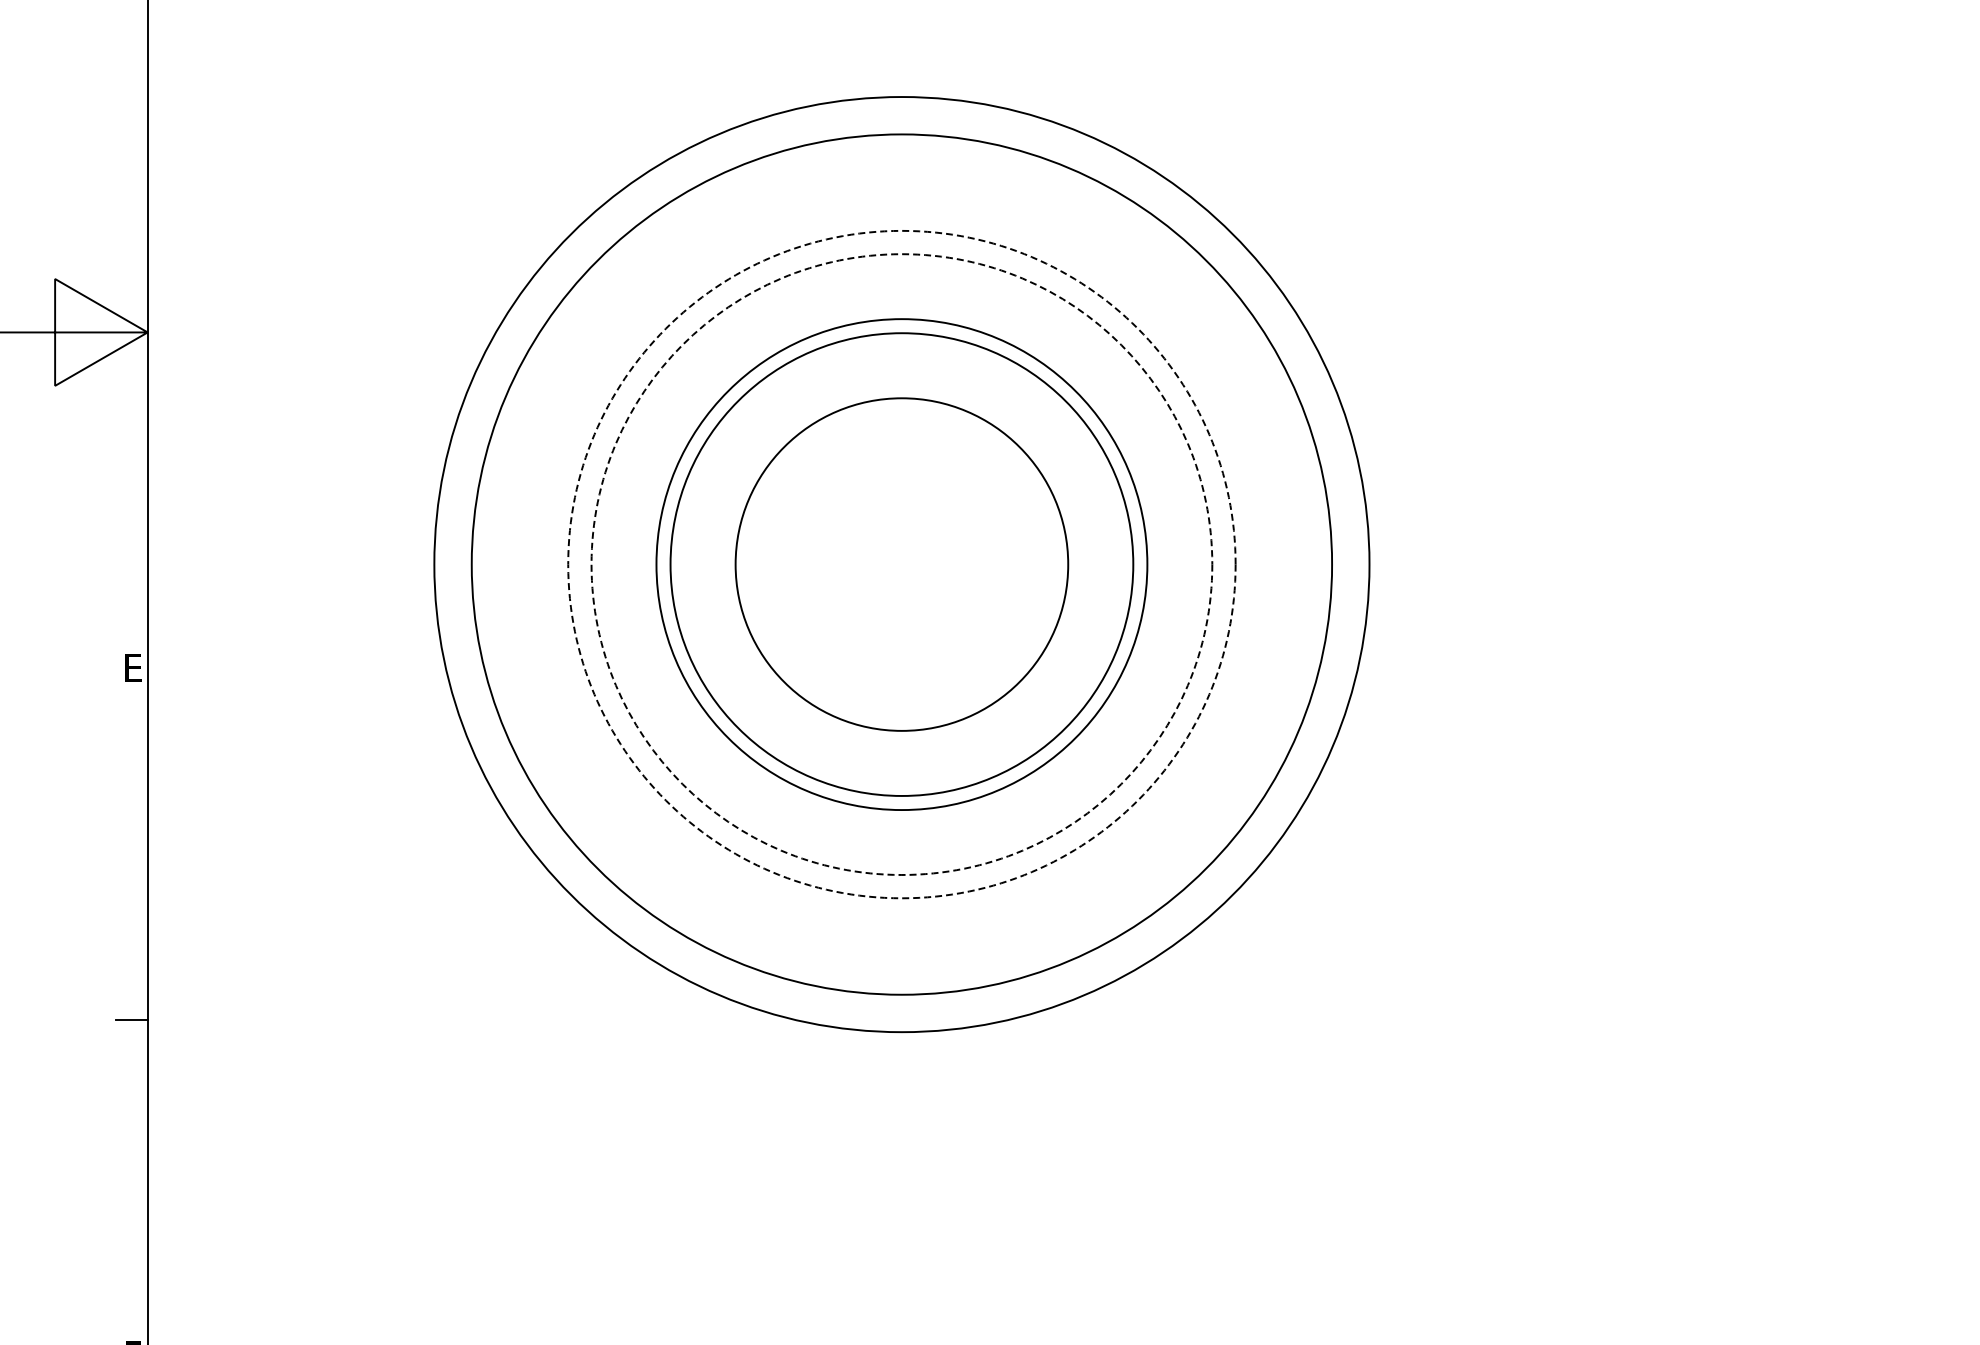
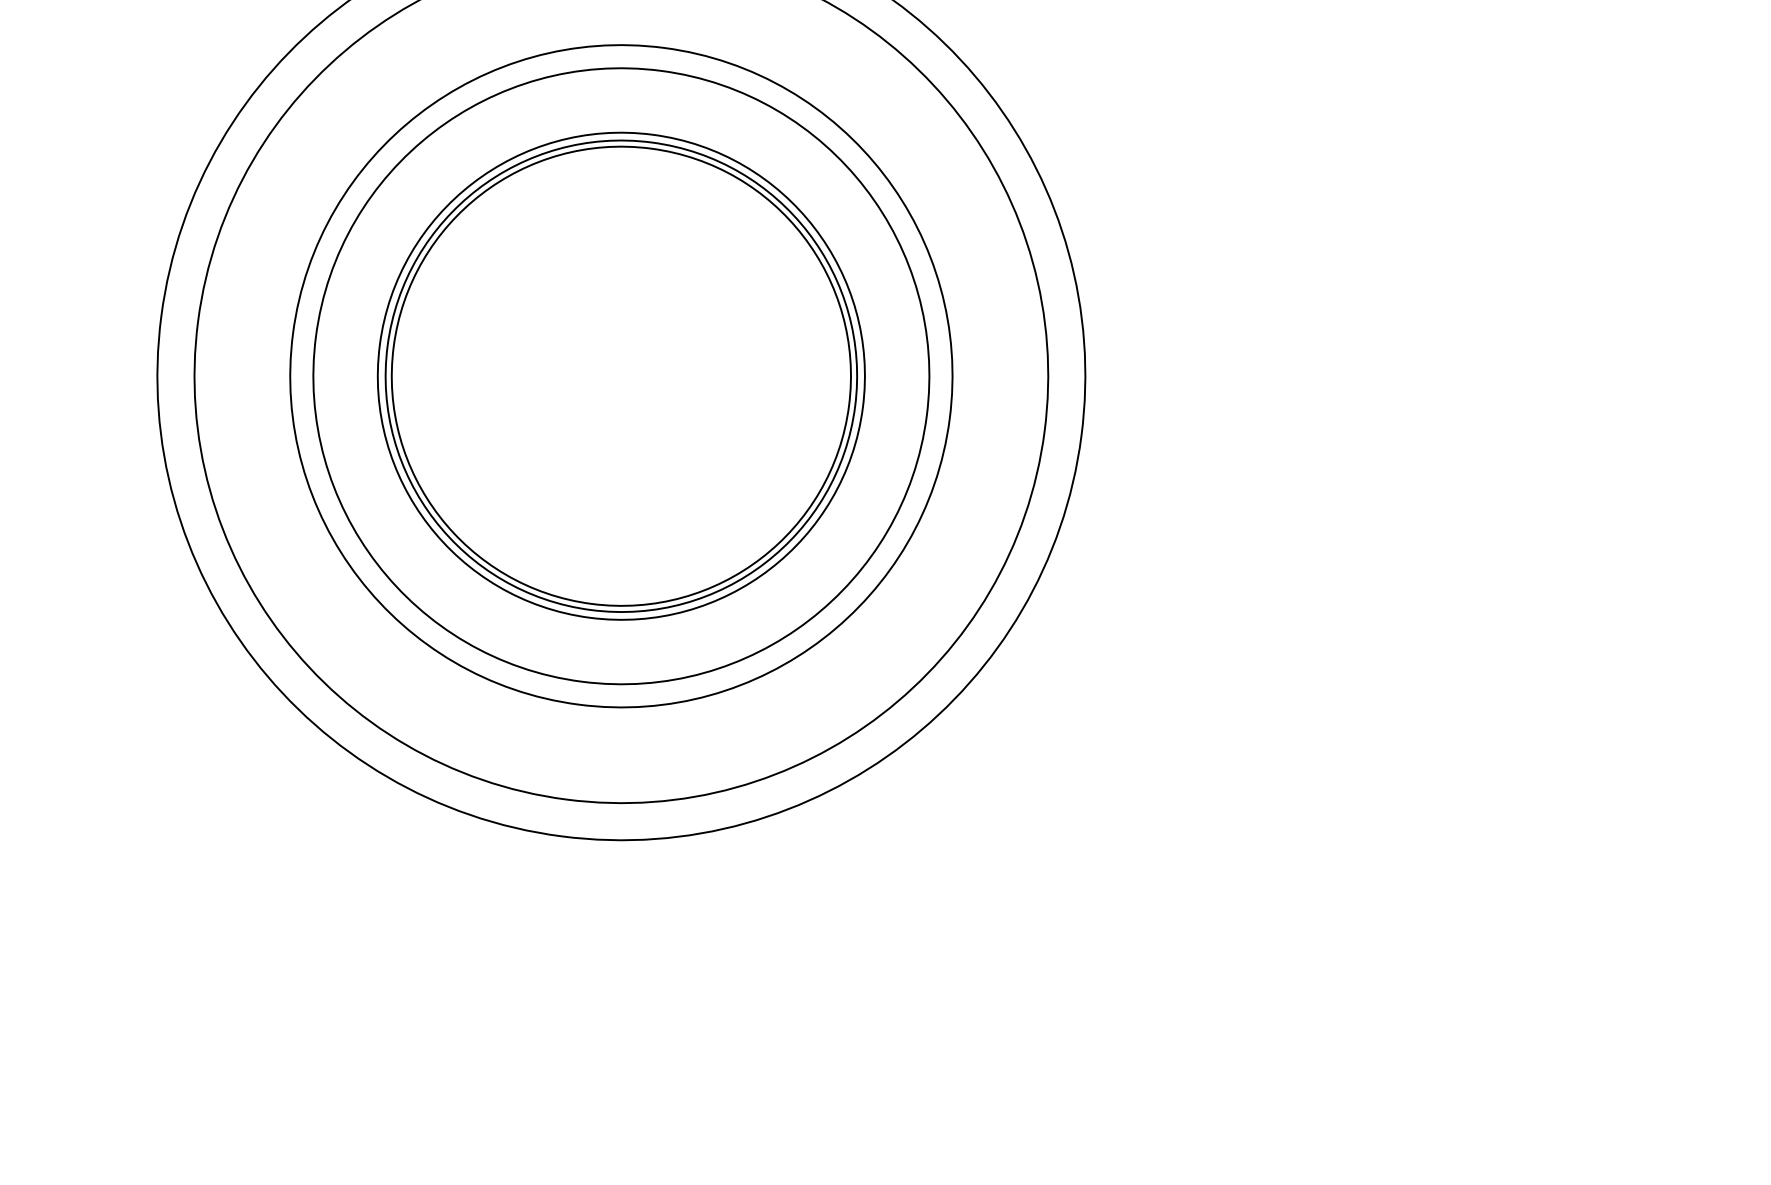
circle: (901, 564) -> (620, 376), dashed -> solid
circle: (901, 564) -> (620, 376), dashed -> solid
circle: (901, 564) -> (620, 376), size x1.43

